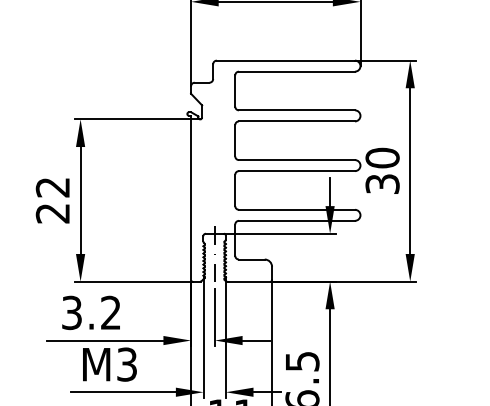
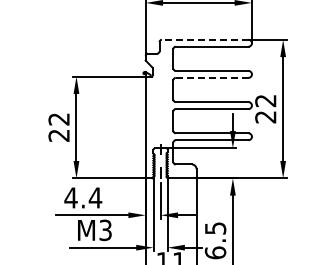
line: (284, 60) -> (204, 39), solid -> dashed
line: (297, 120) -> (212, 77), solid -> dashed
text: (382, 170) -> (265, 108), 30 -> 22
text: (91, 312) -> (83, 197), 3.2 -> 4.4

